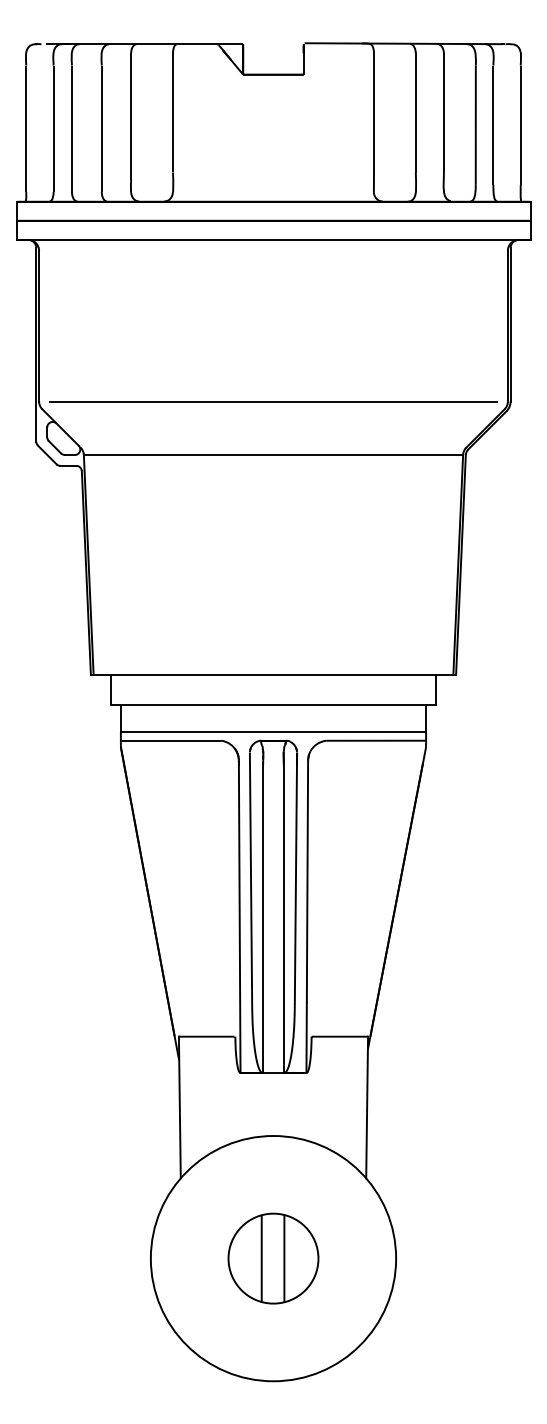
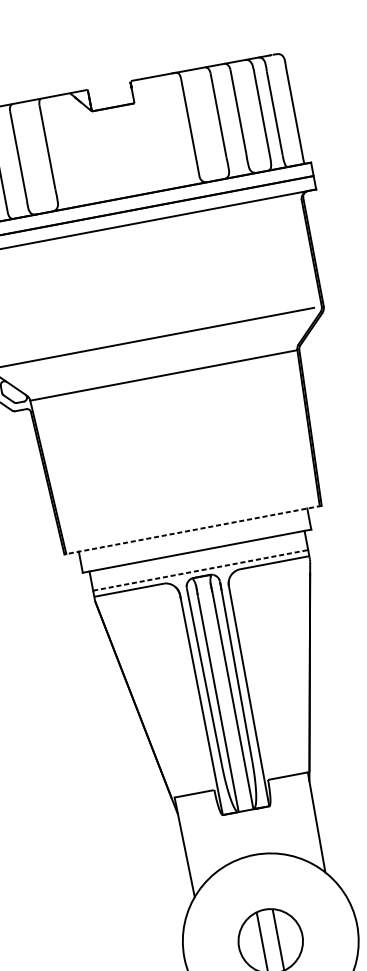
line: (273, 674) -> (193, 529), solid -> dashed
line: (273, 732) -> (200, 570), solid -> dashed

